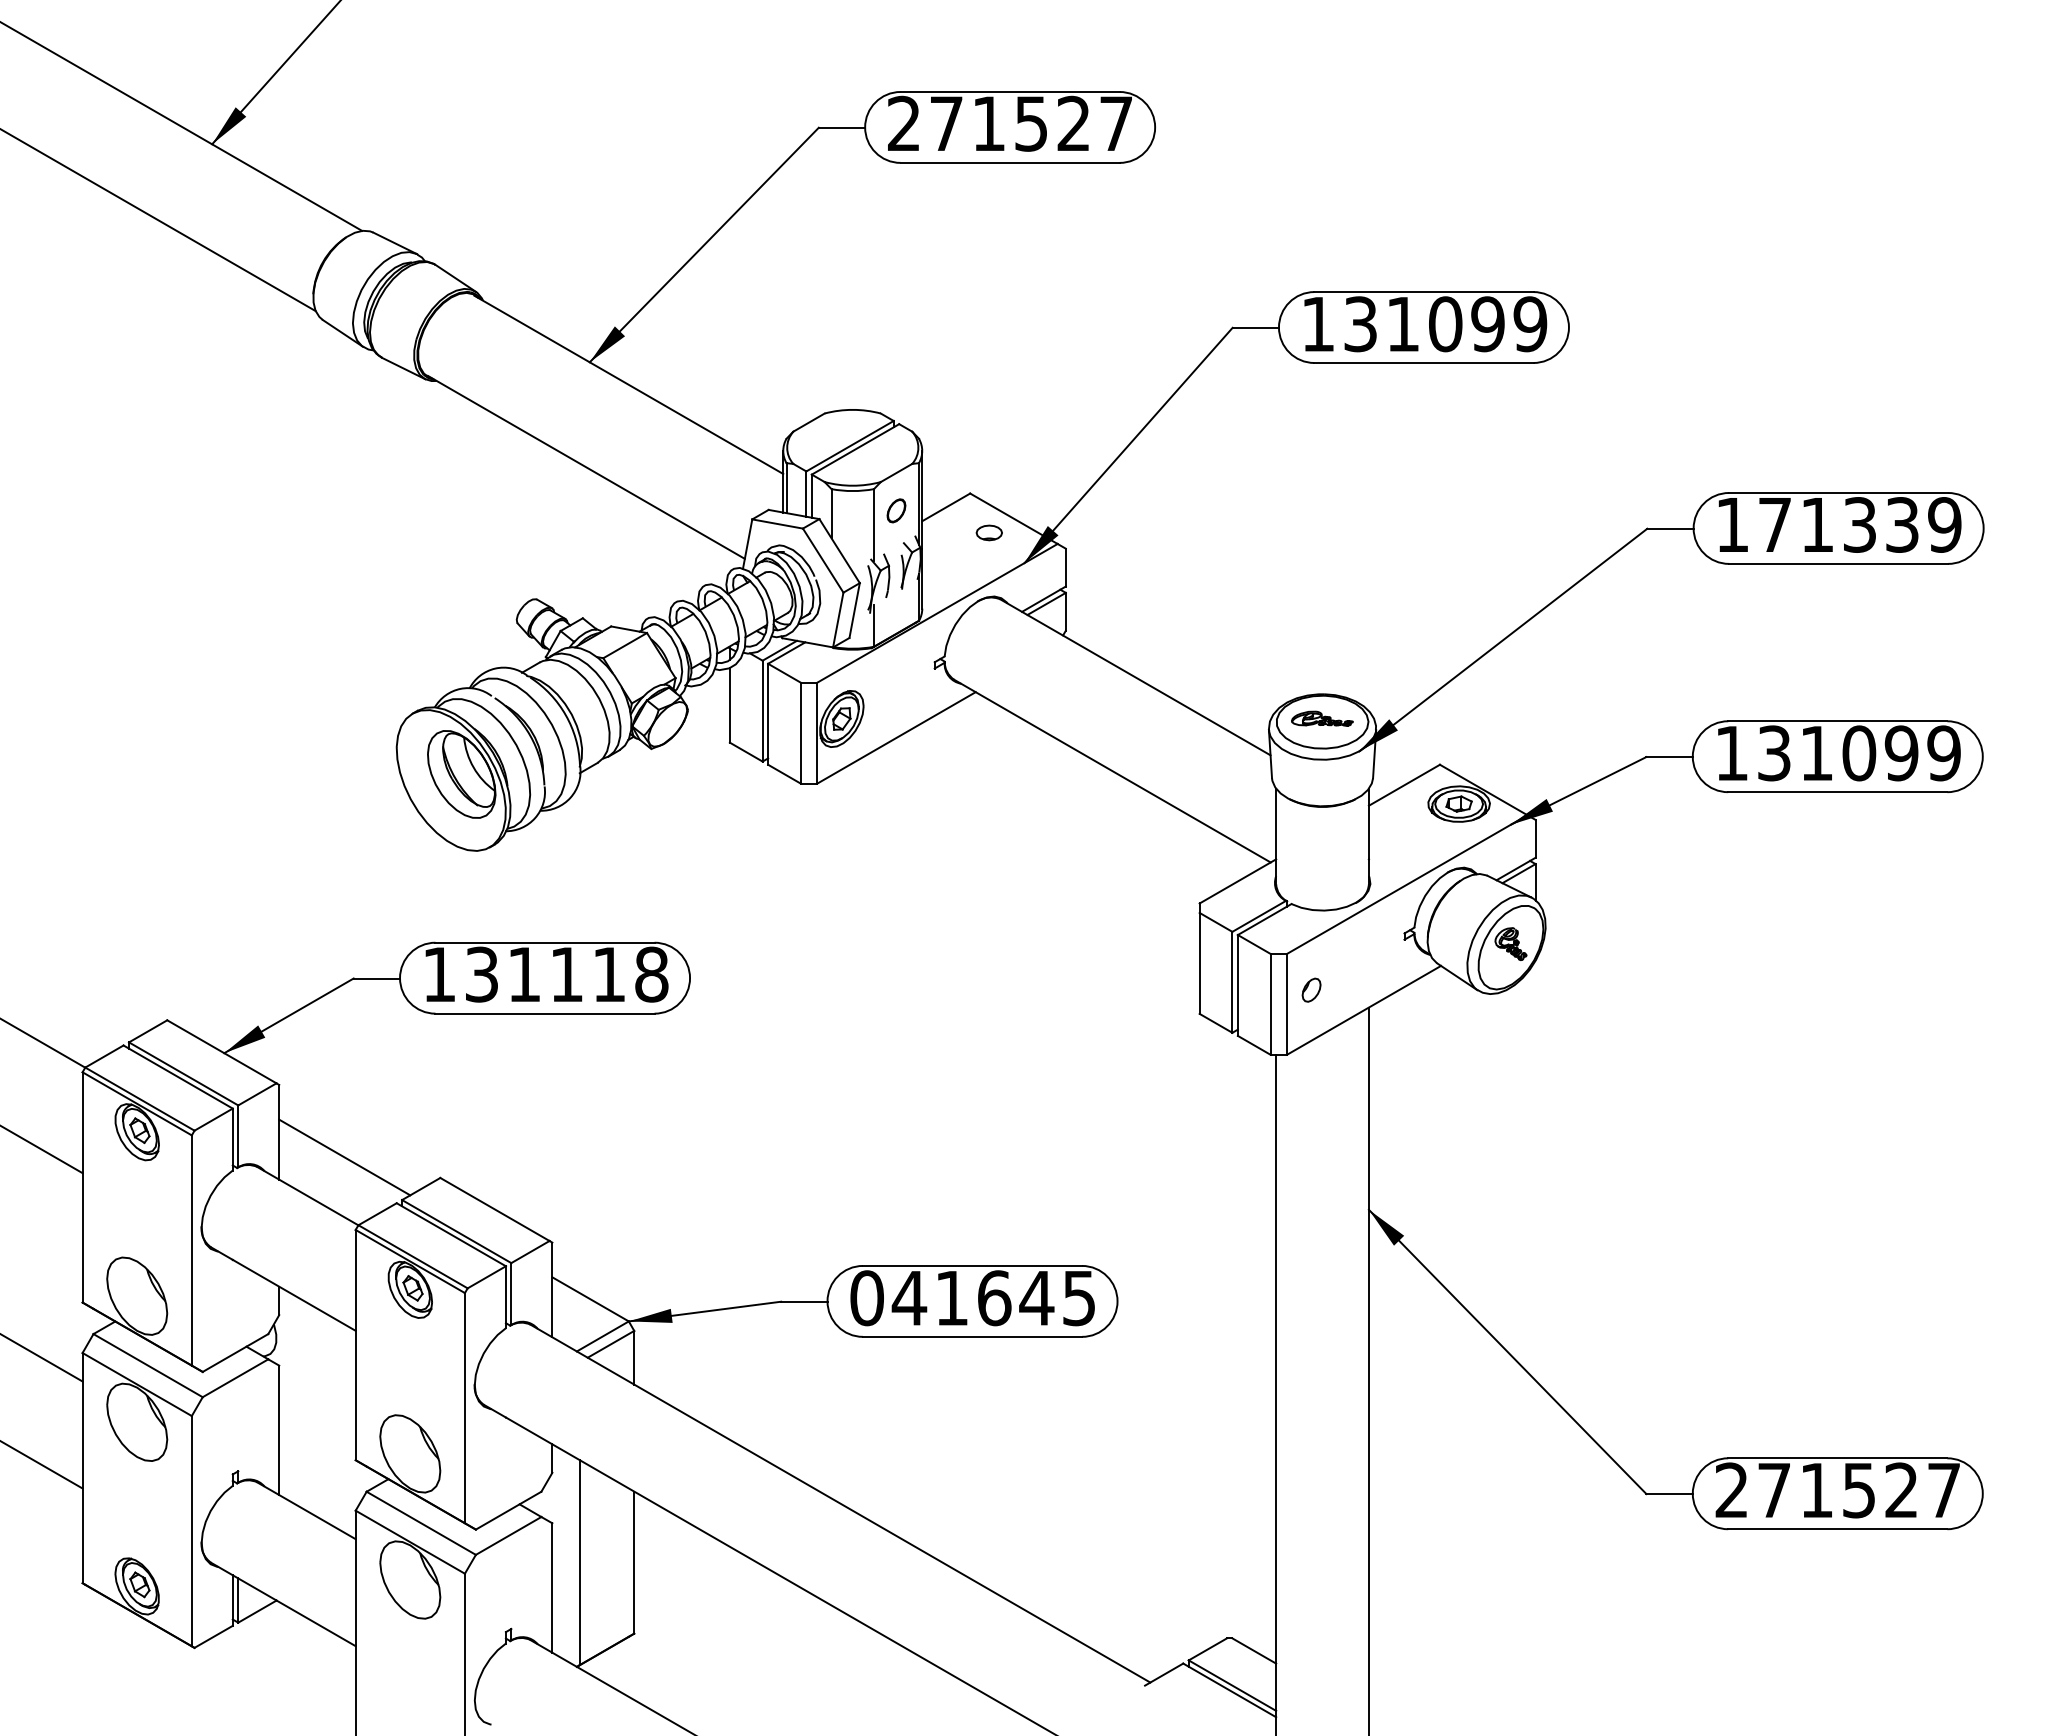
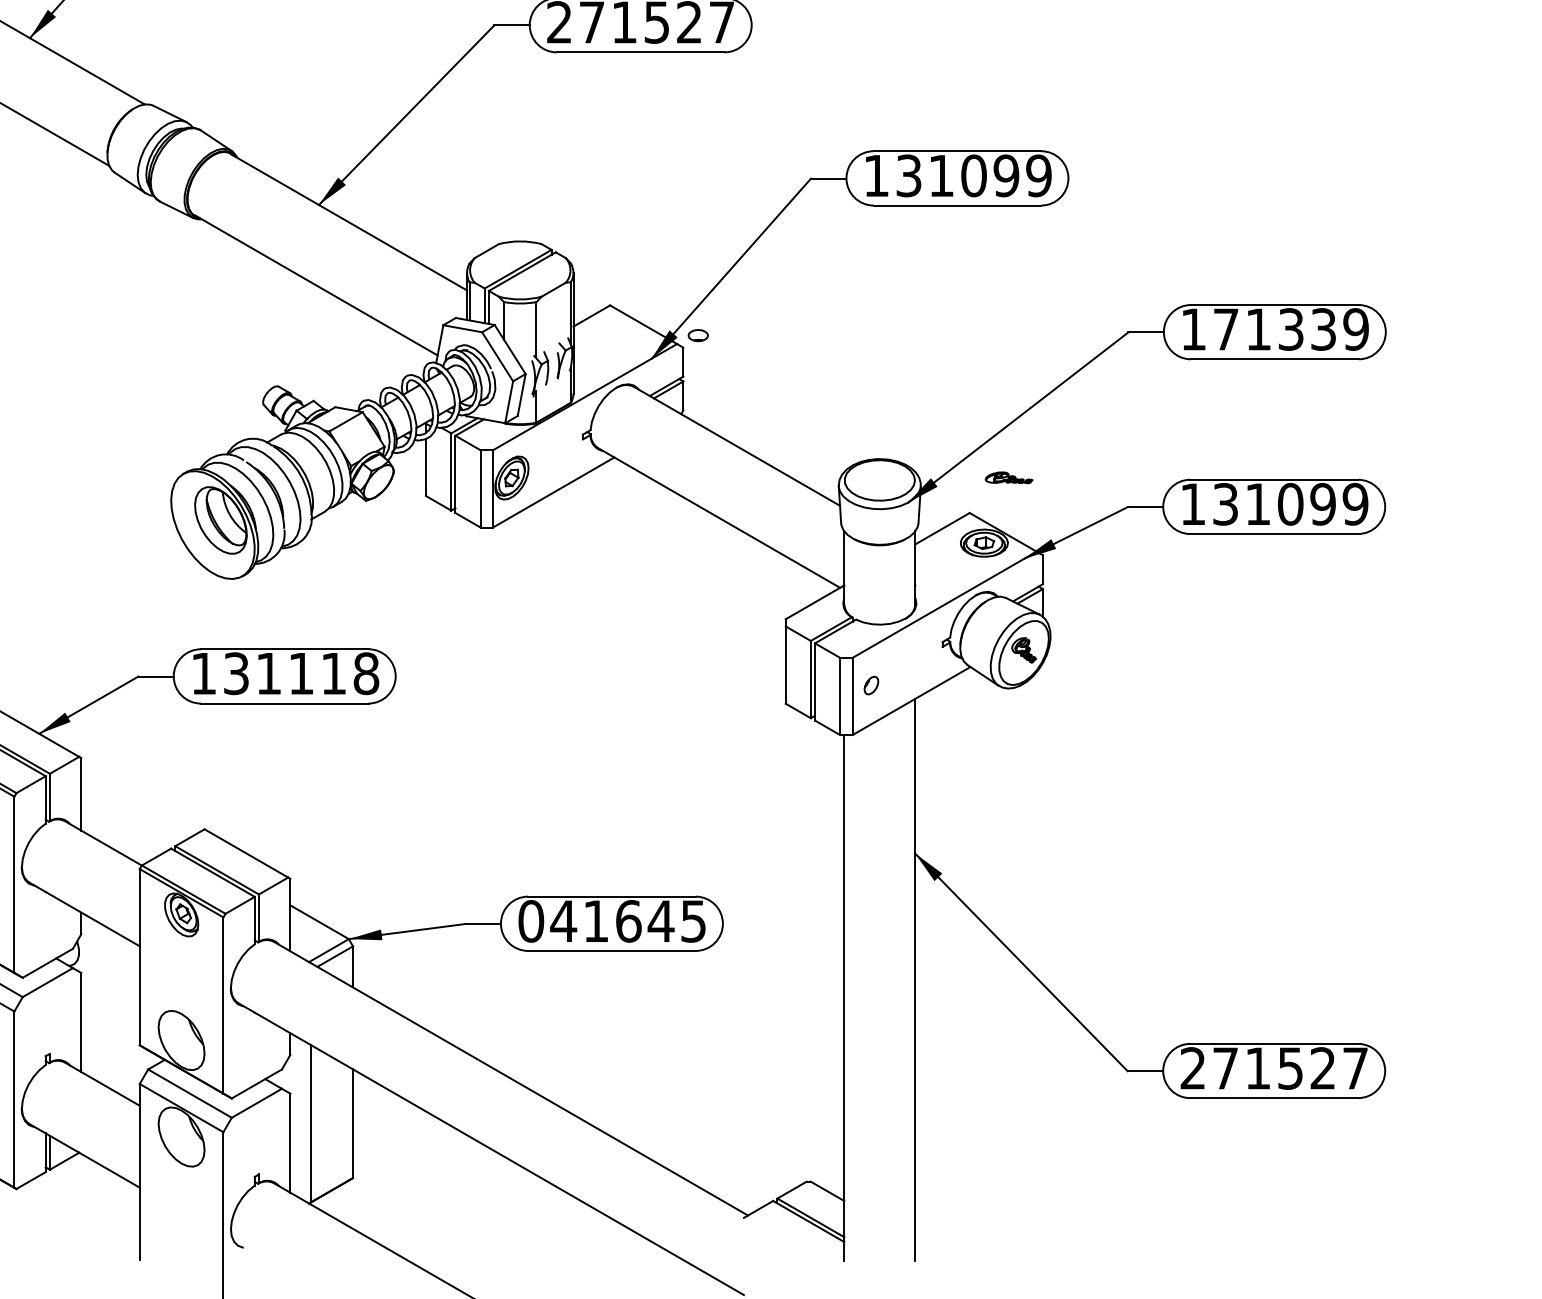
part: (896, 510) -> (553, 318), removed
part: (988, 532) -> (697, 335), moved
part: (1322, 718) -> (1009, 477), moved
line: (344, 1157) -> (131, 813), removed

